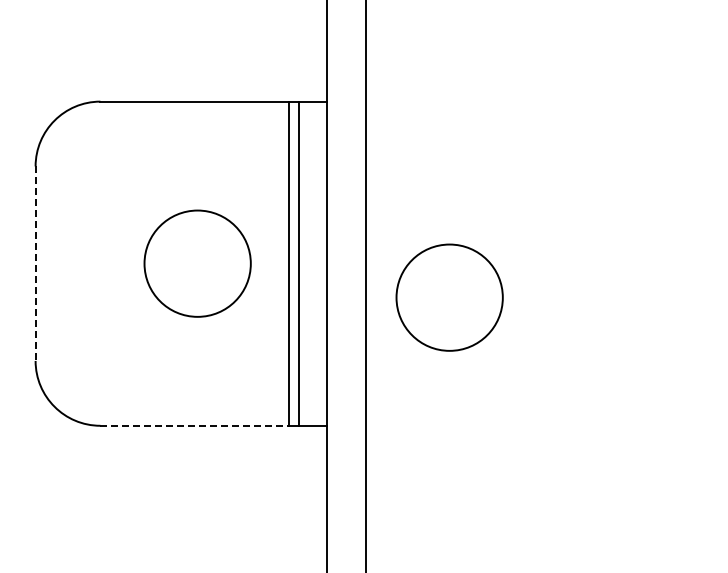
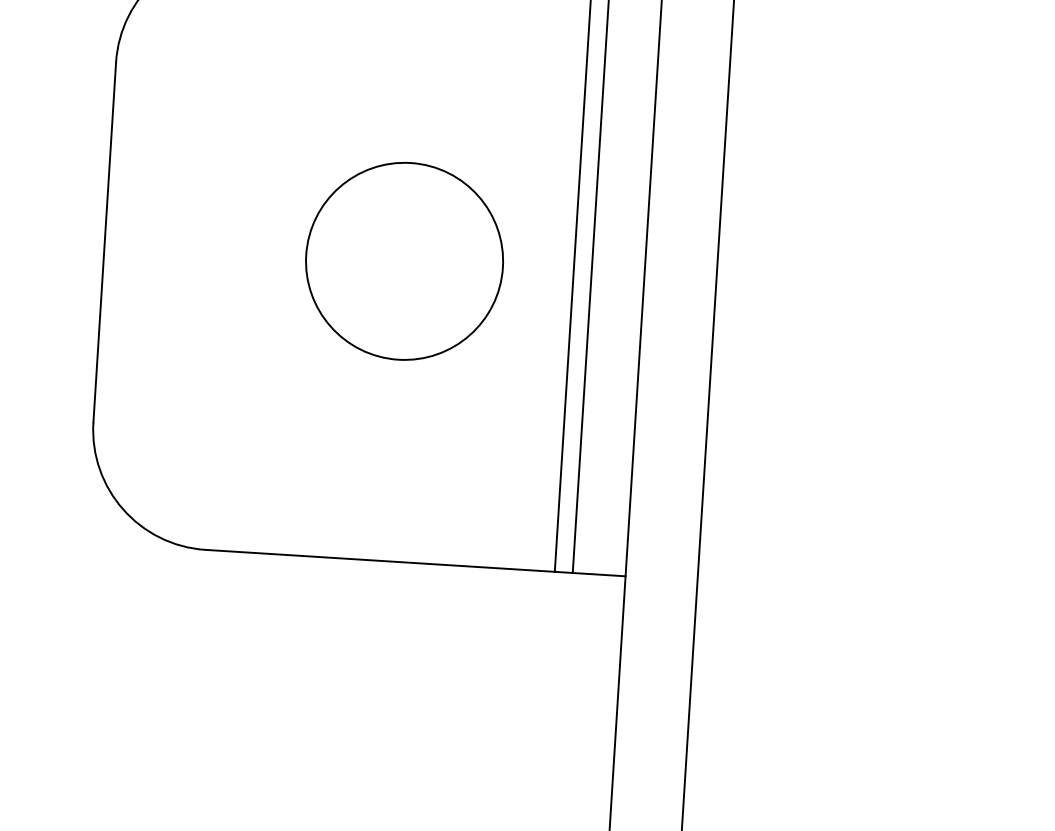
line: (35, 264) -> (104, 243), dashed -> solid
circle: (449, 297) -> (866, 353), removed
line: (195, 425) -> (381, 560), dashed -> solid

